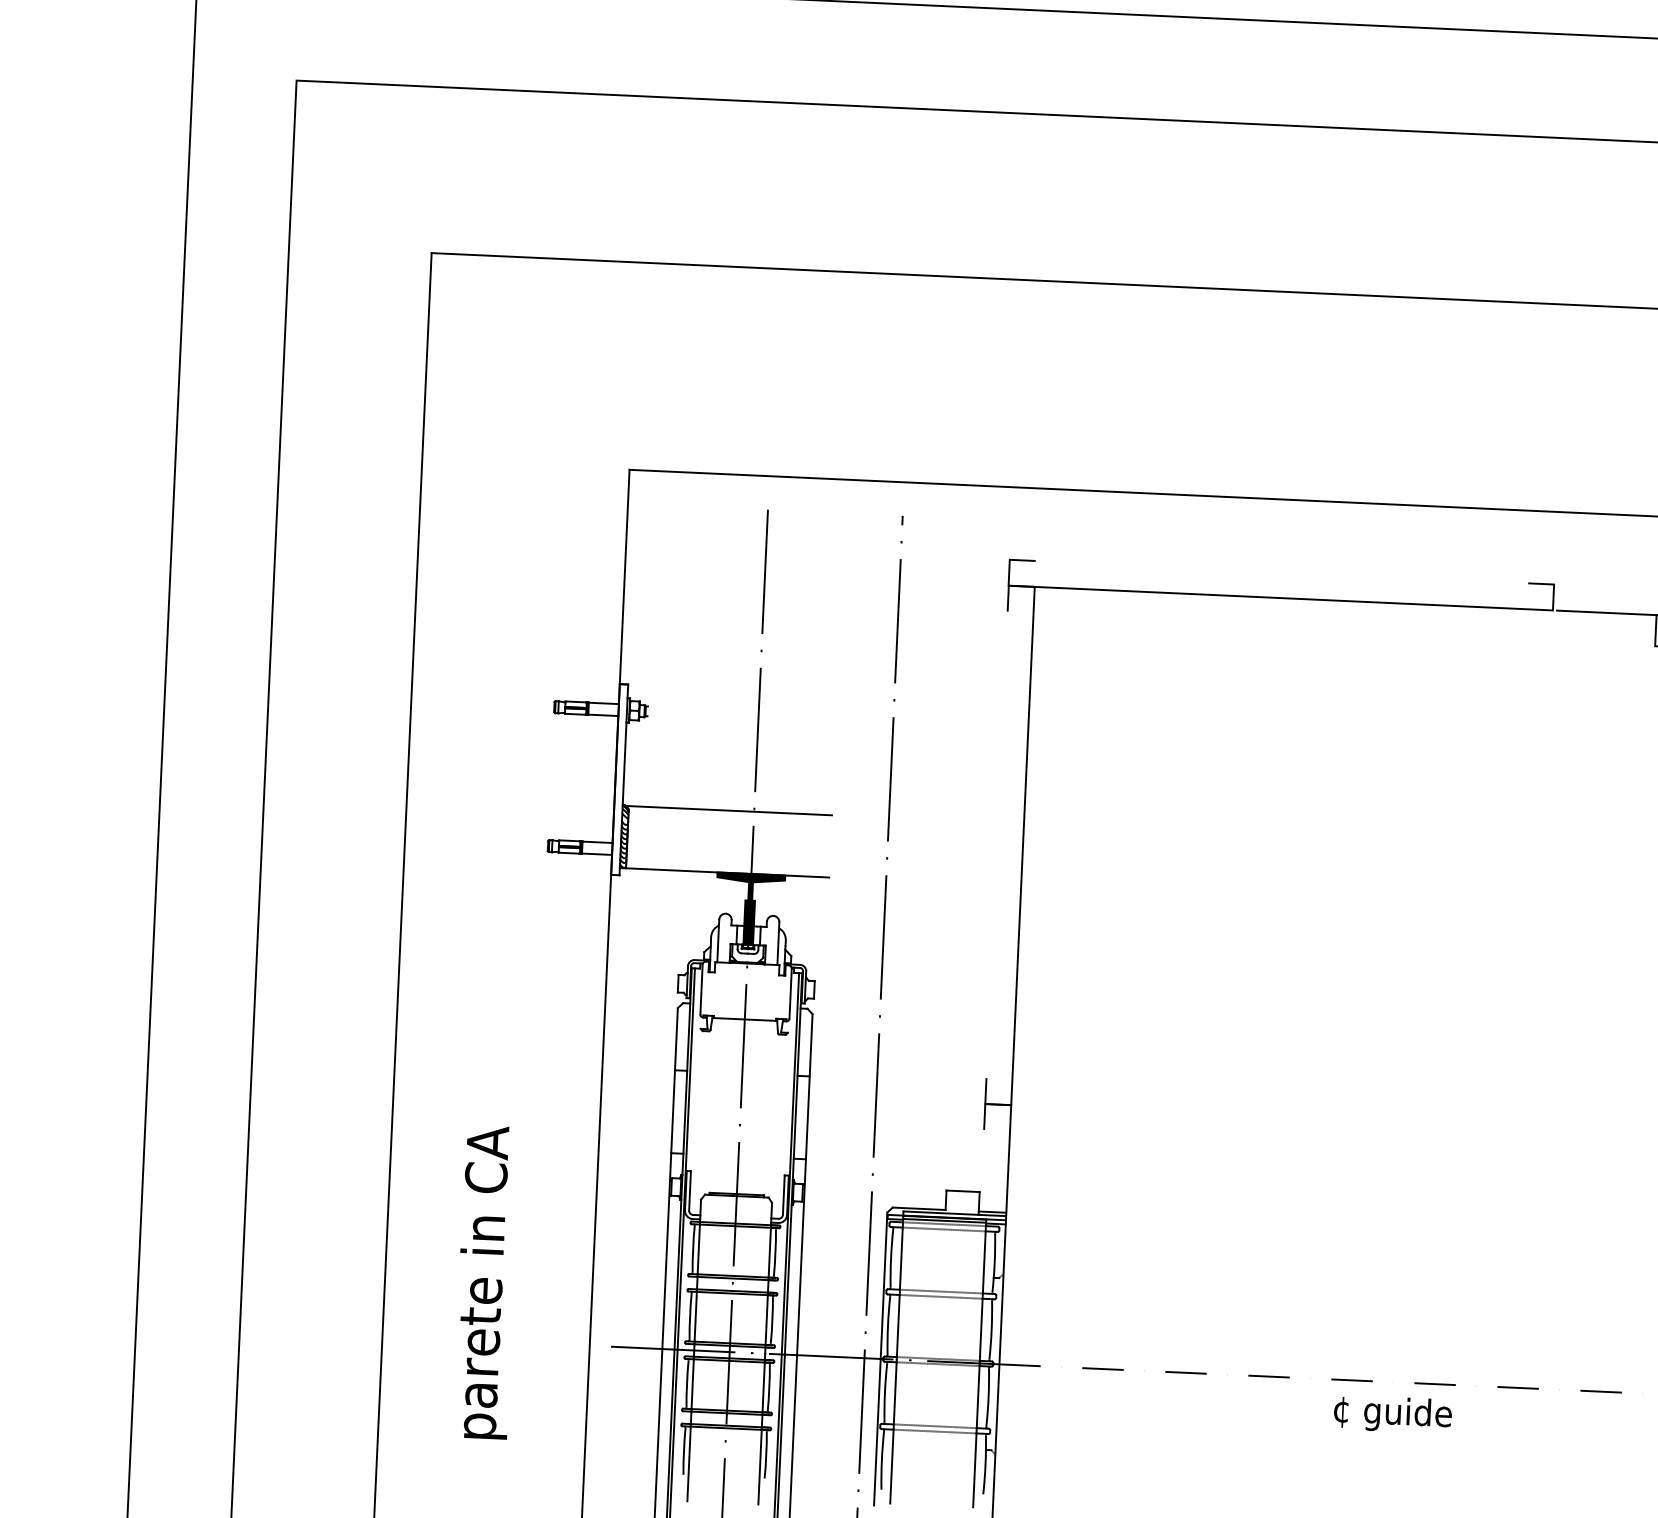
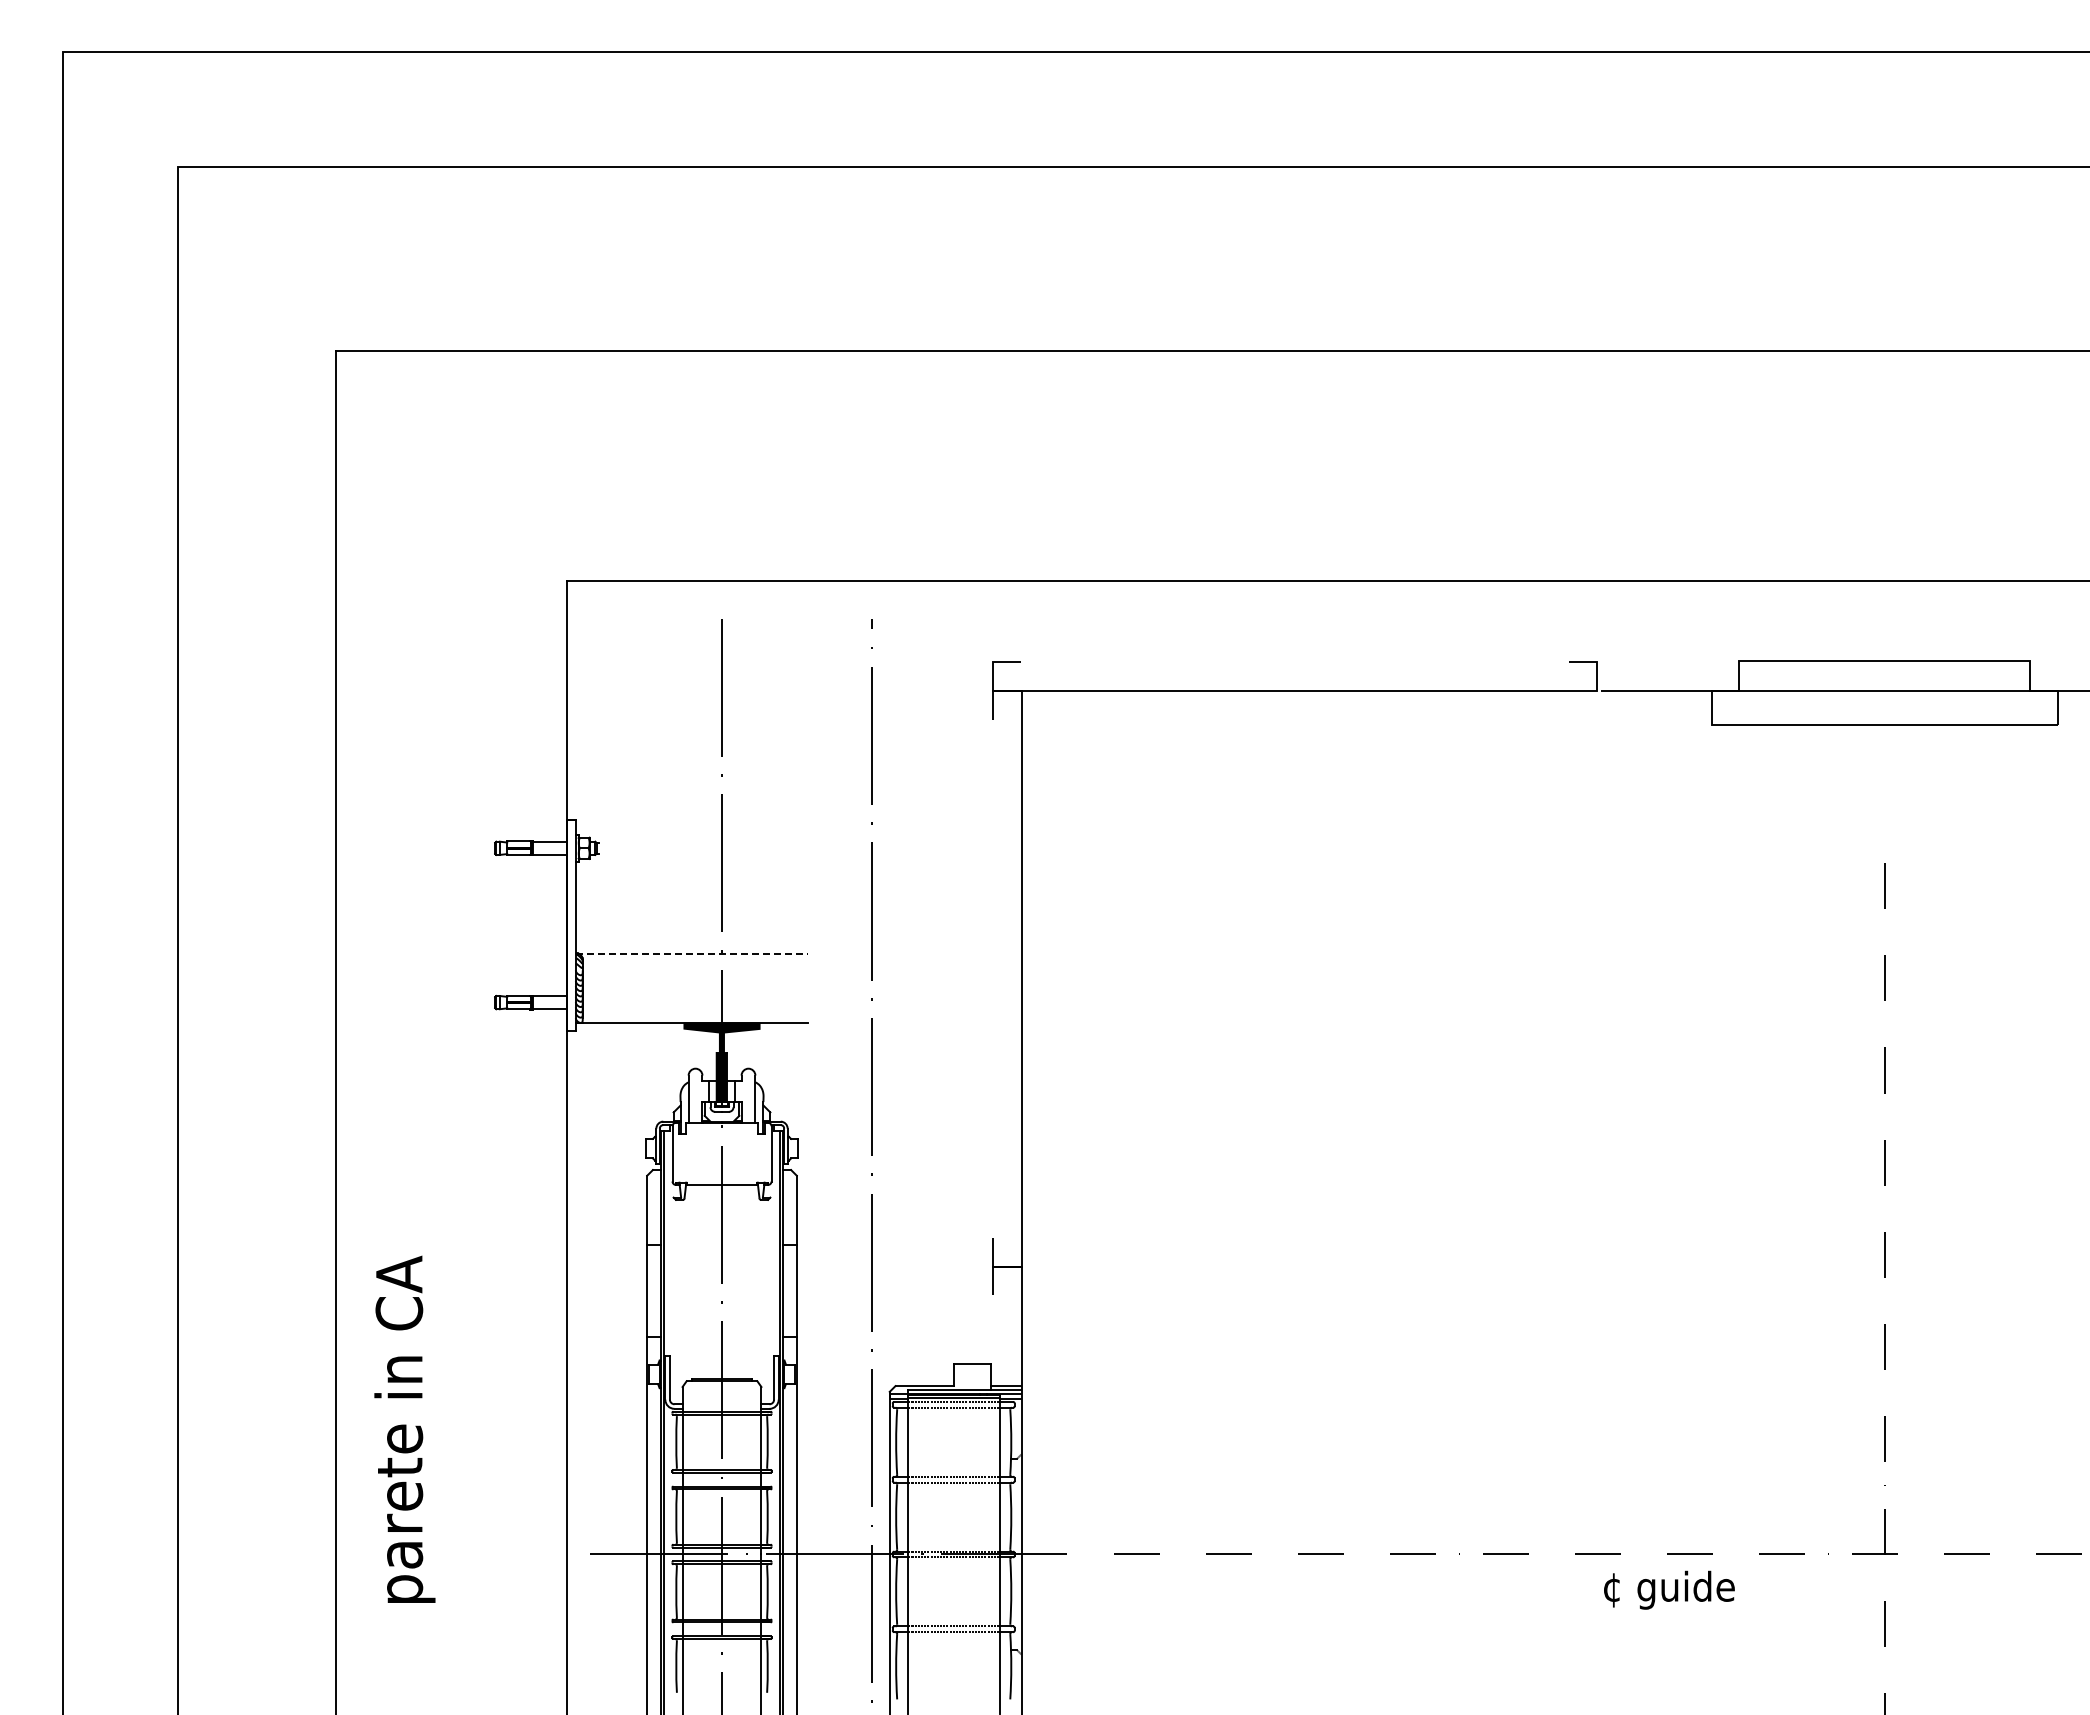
line: (727, 810) -> (692, 954), solid -> dashed
text: (486, 1281) -> (404, 1428), moved
text: (1393, 1413) -> (1669, 1589), moved

